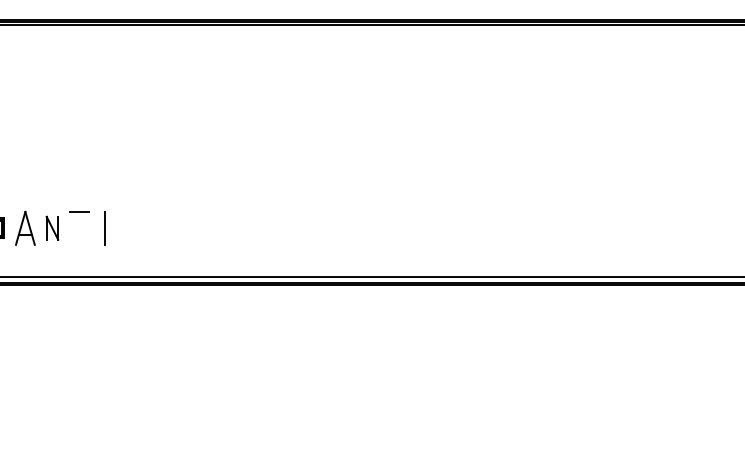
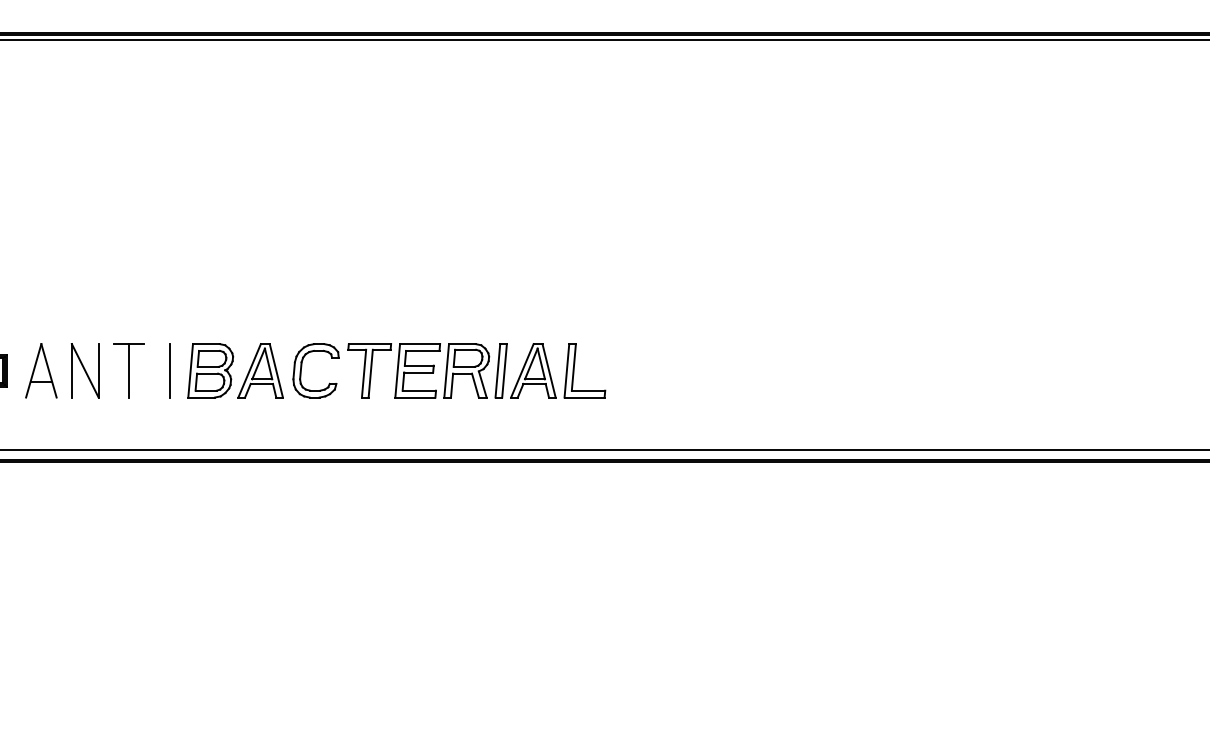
part: (52, 227) -> (85, 369), size x1.43
line: (79, 227) -> (129, 369), added
part: (244, 227) -> (397, 369), added

